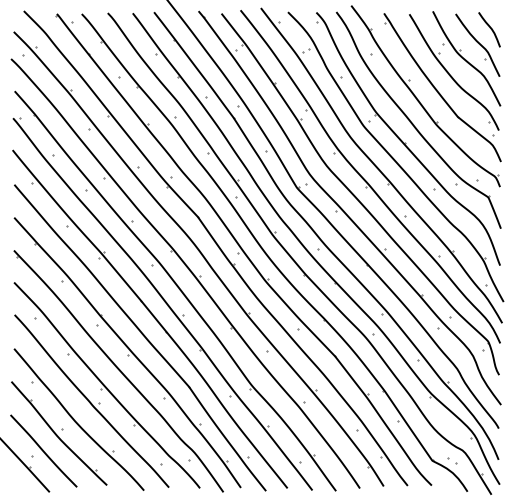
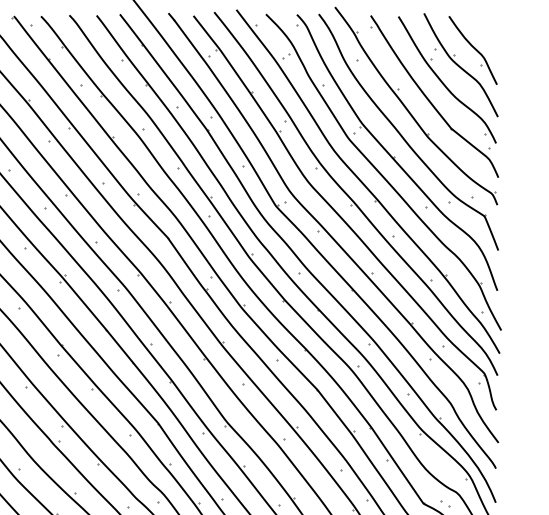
curve: (490, 29) -> (486, 33), removed

